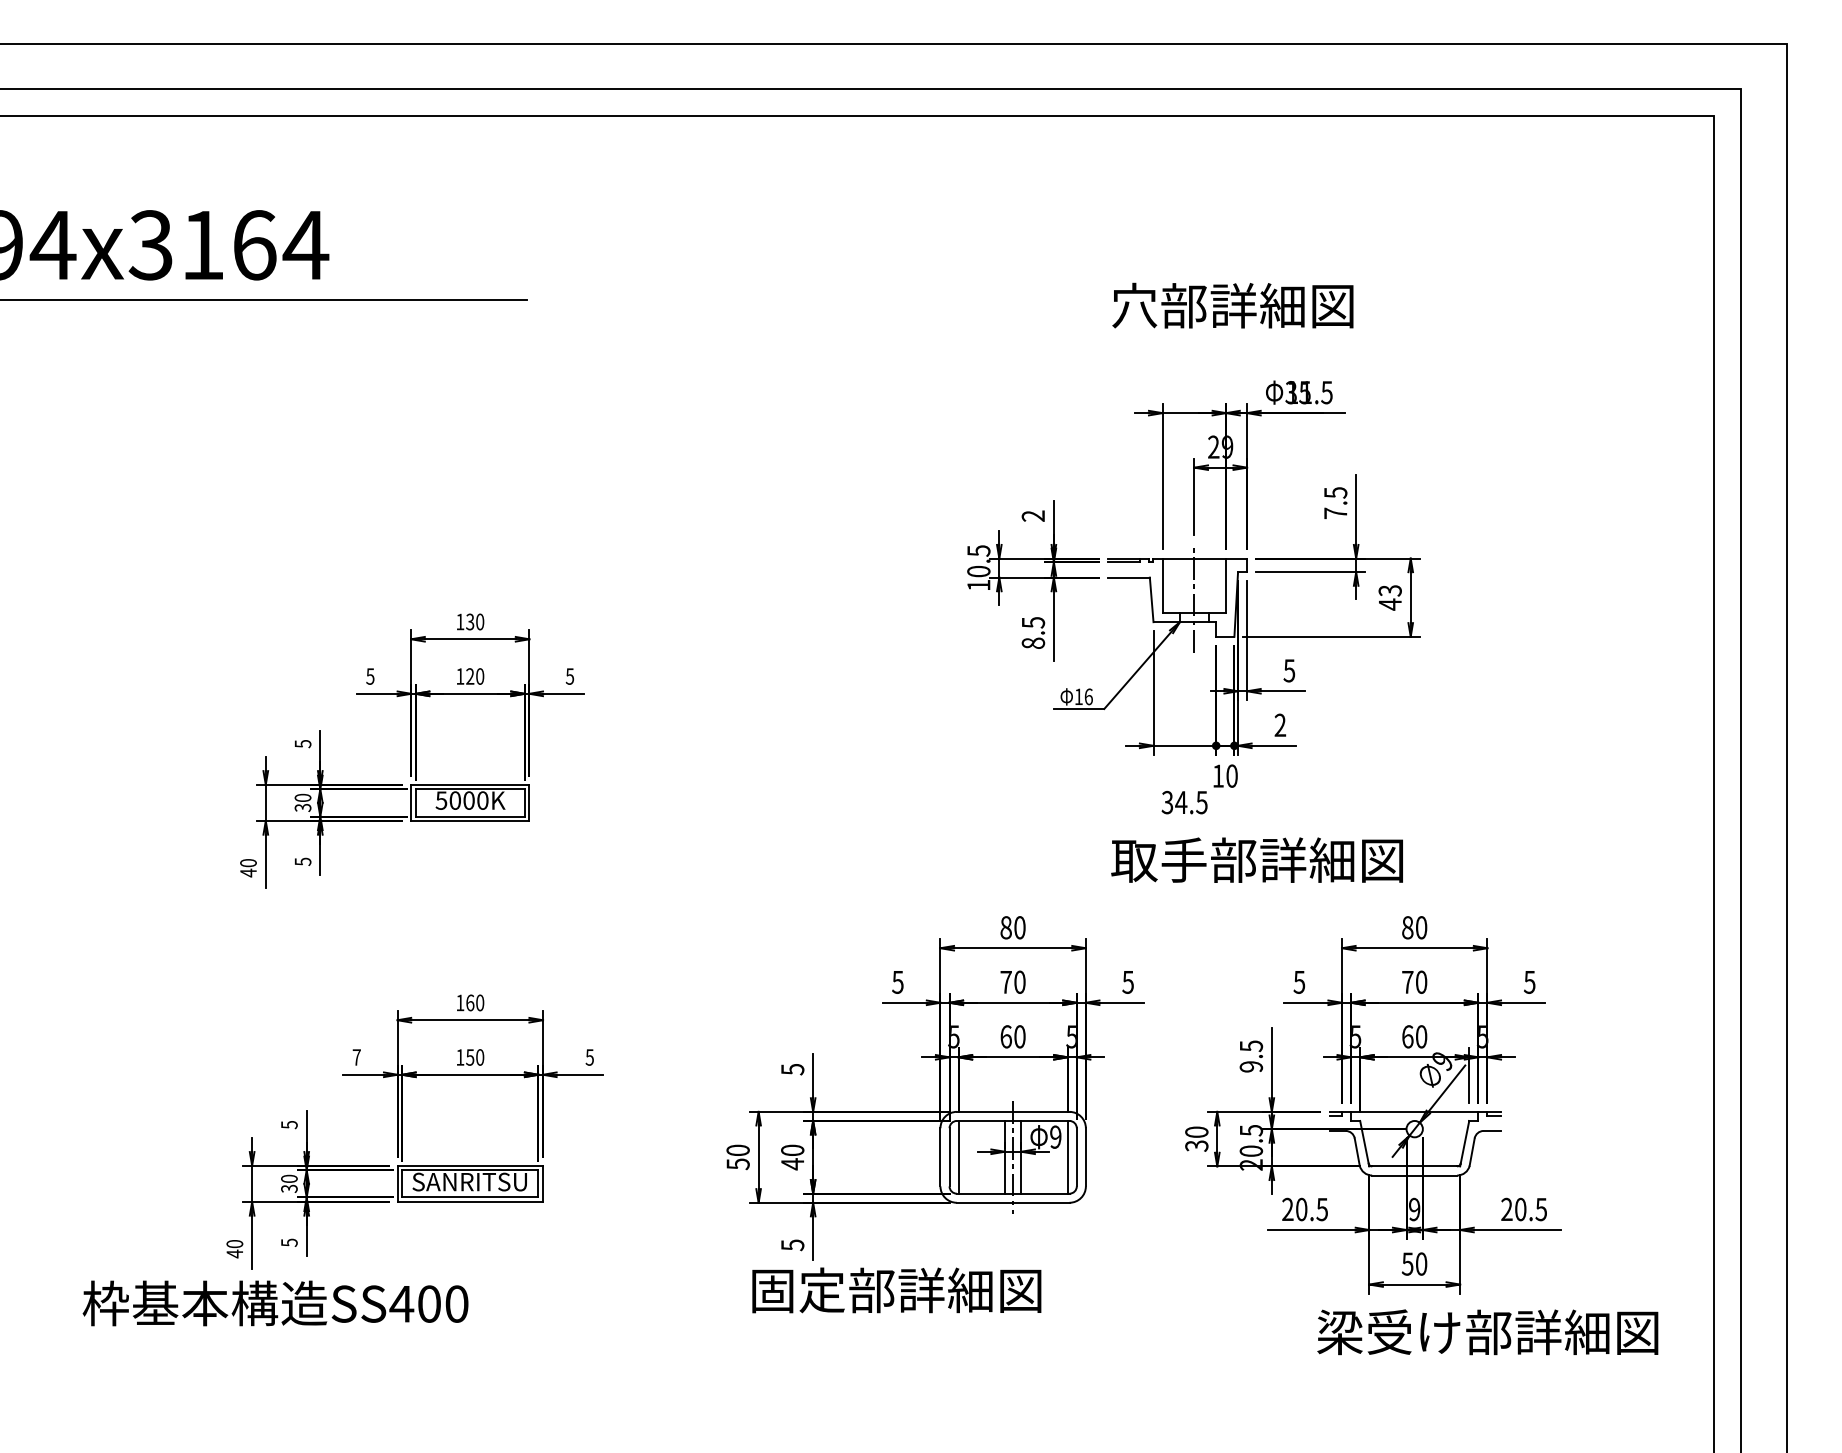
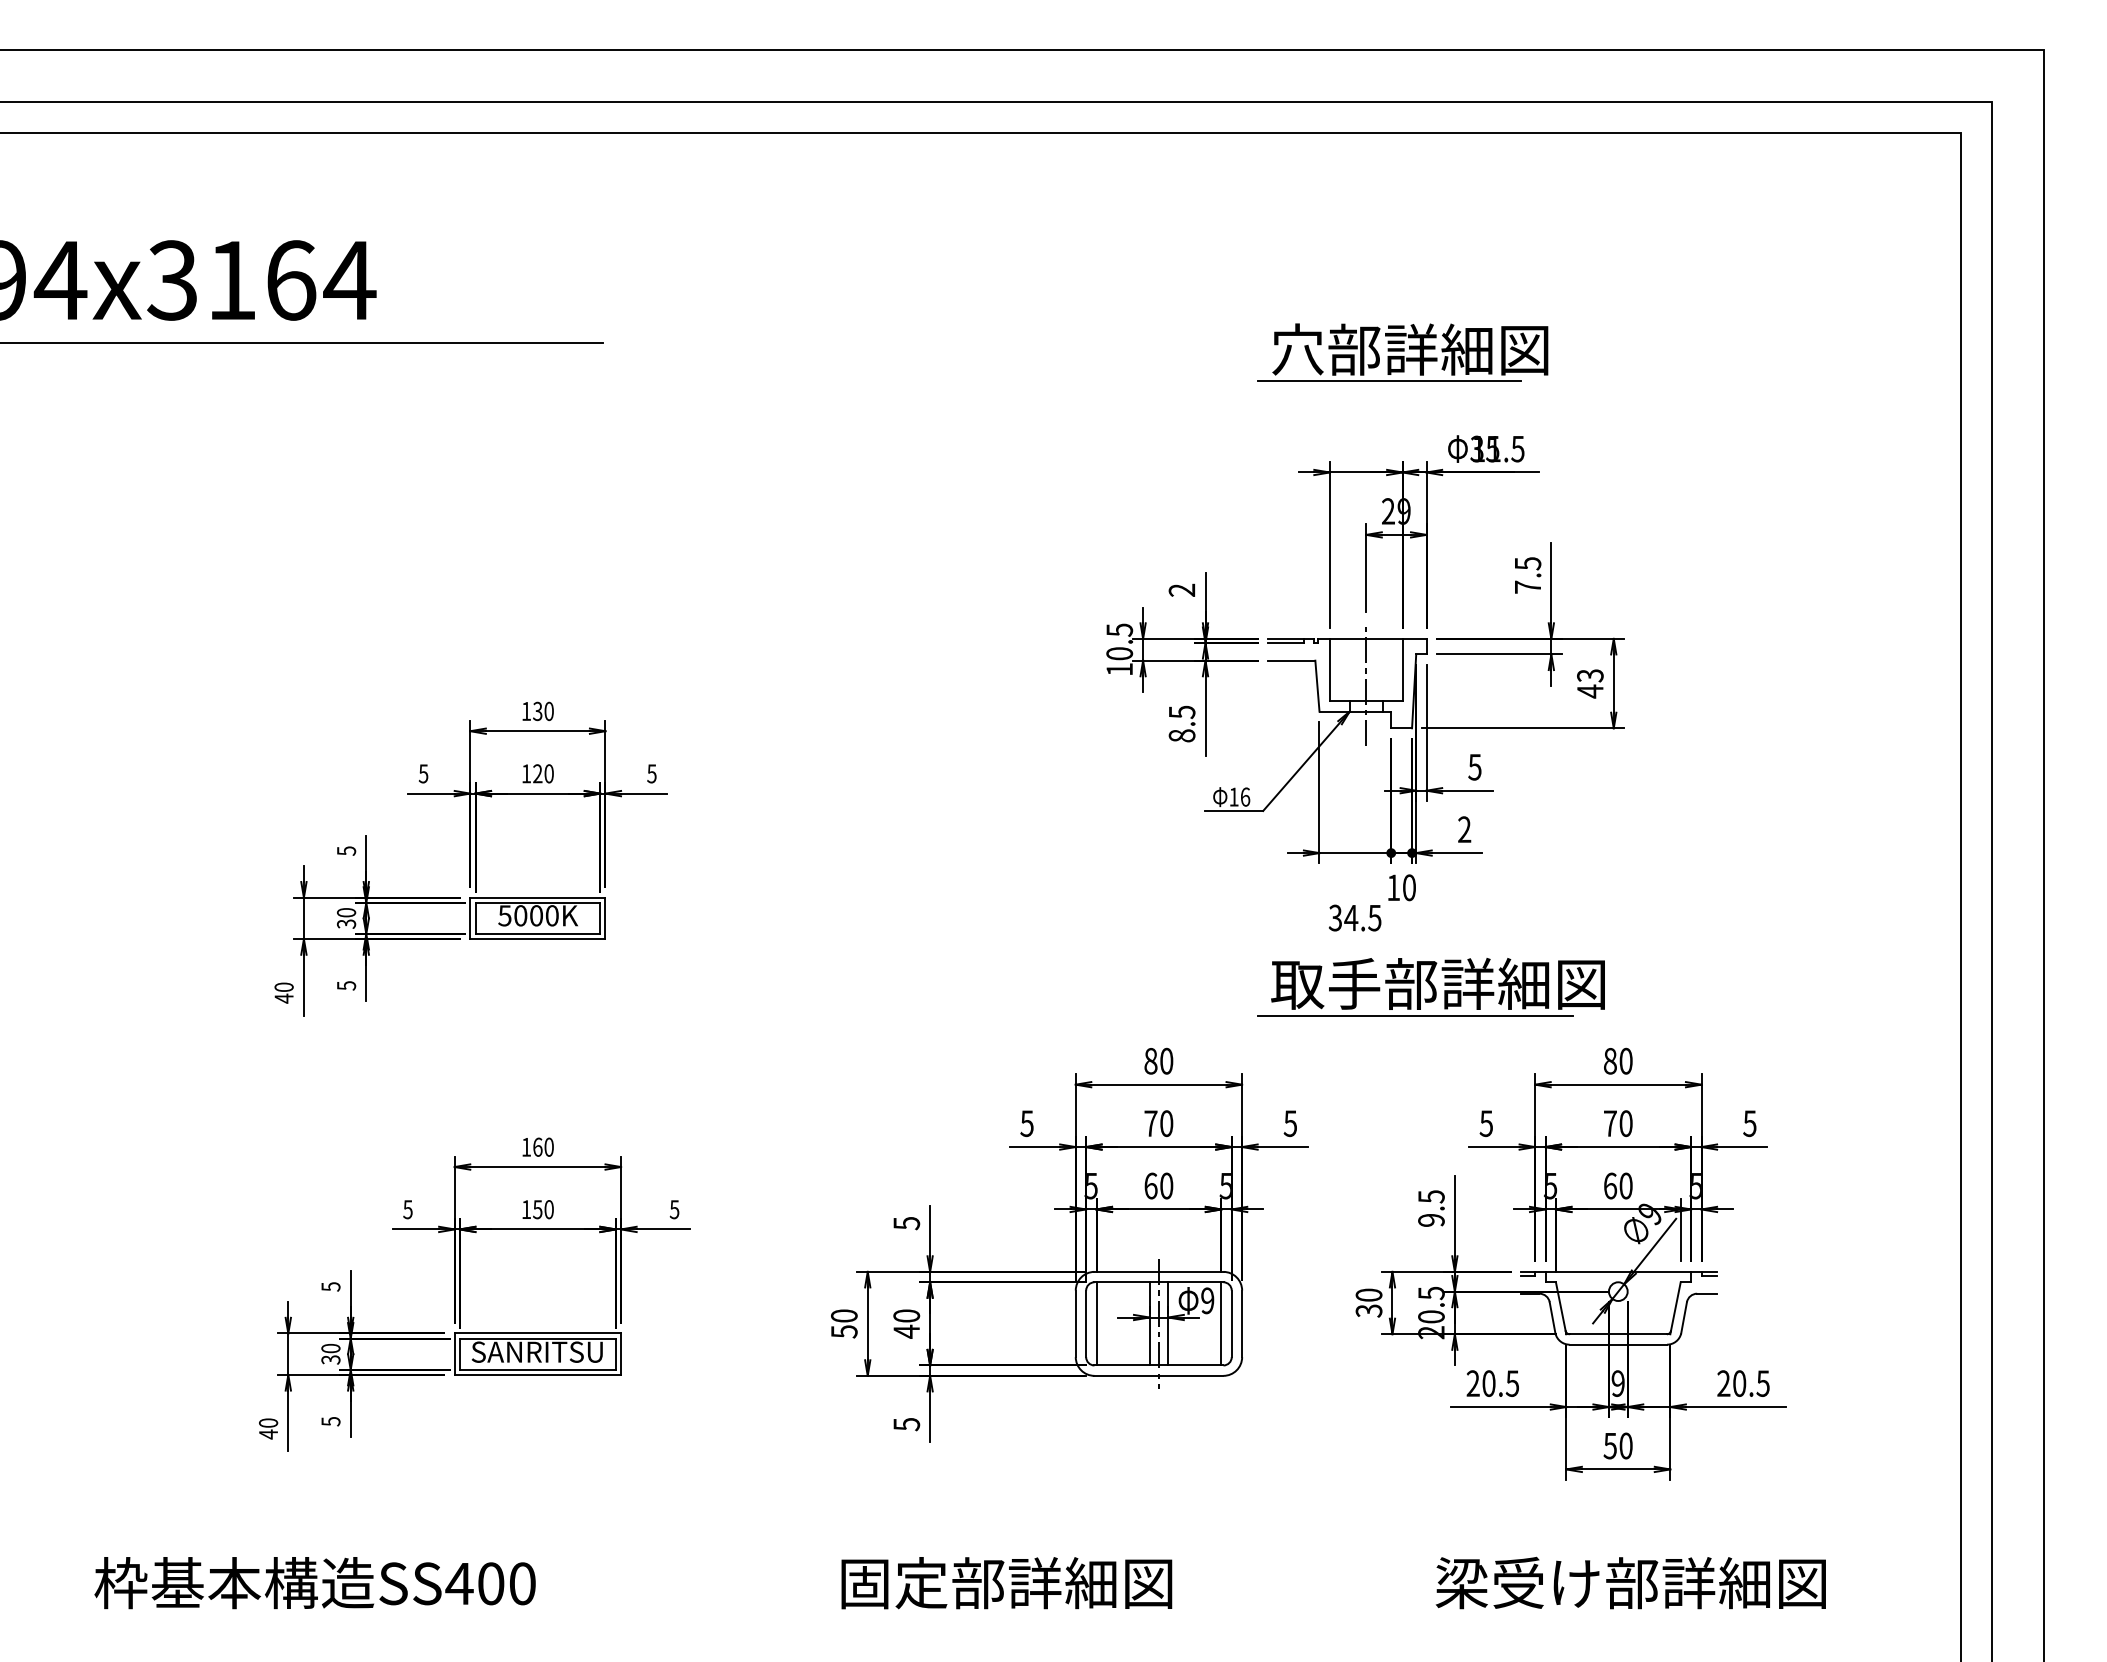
line: (1214, 333) -> (1389, 381), added
line: (1237, 887) -> (1415, 1015), added
text: (356, 1057) -> (407, 1209), 7 -> 5
text: (896, 1290) -> (1006, 1583), moved
text: (275, 1303) -> (314, 1583), moved
text: (1487, 1331) -> (1630, 1582), moved

